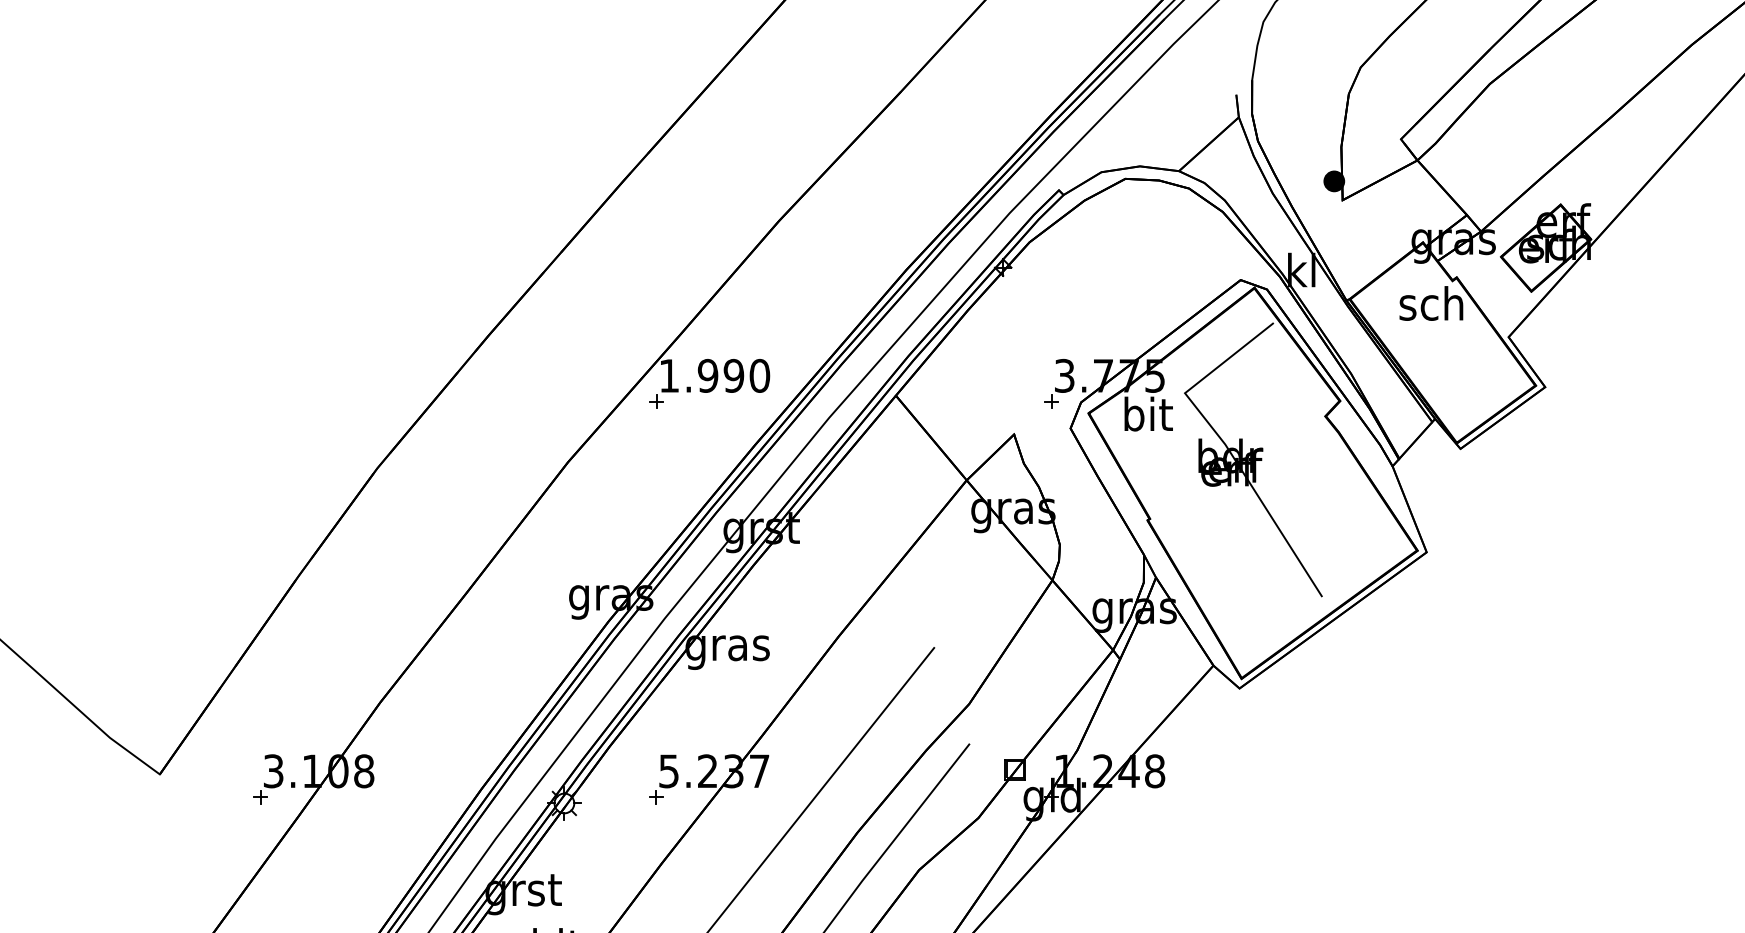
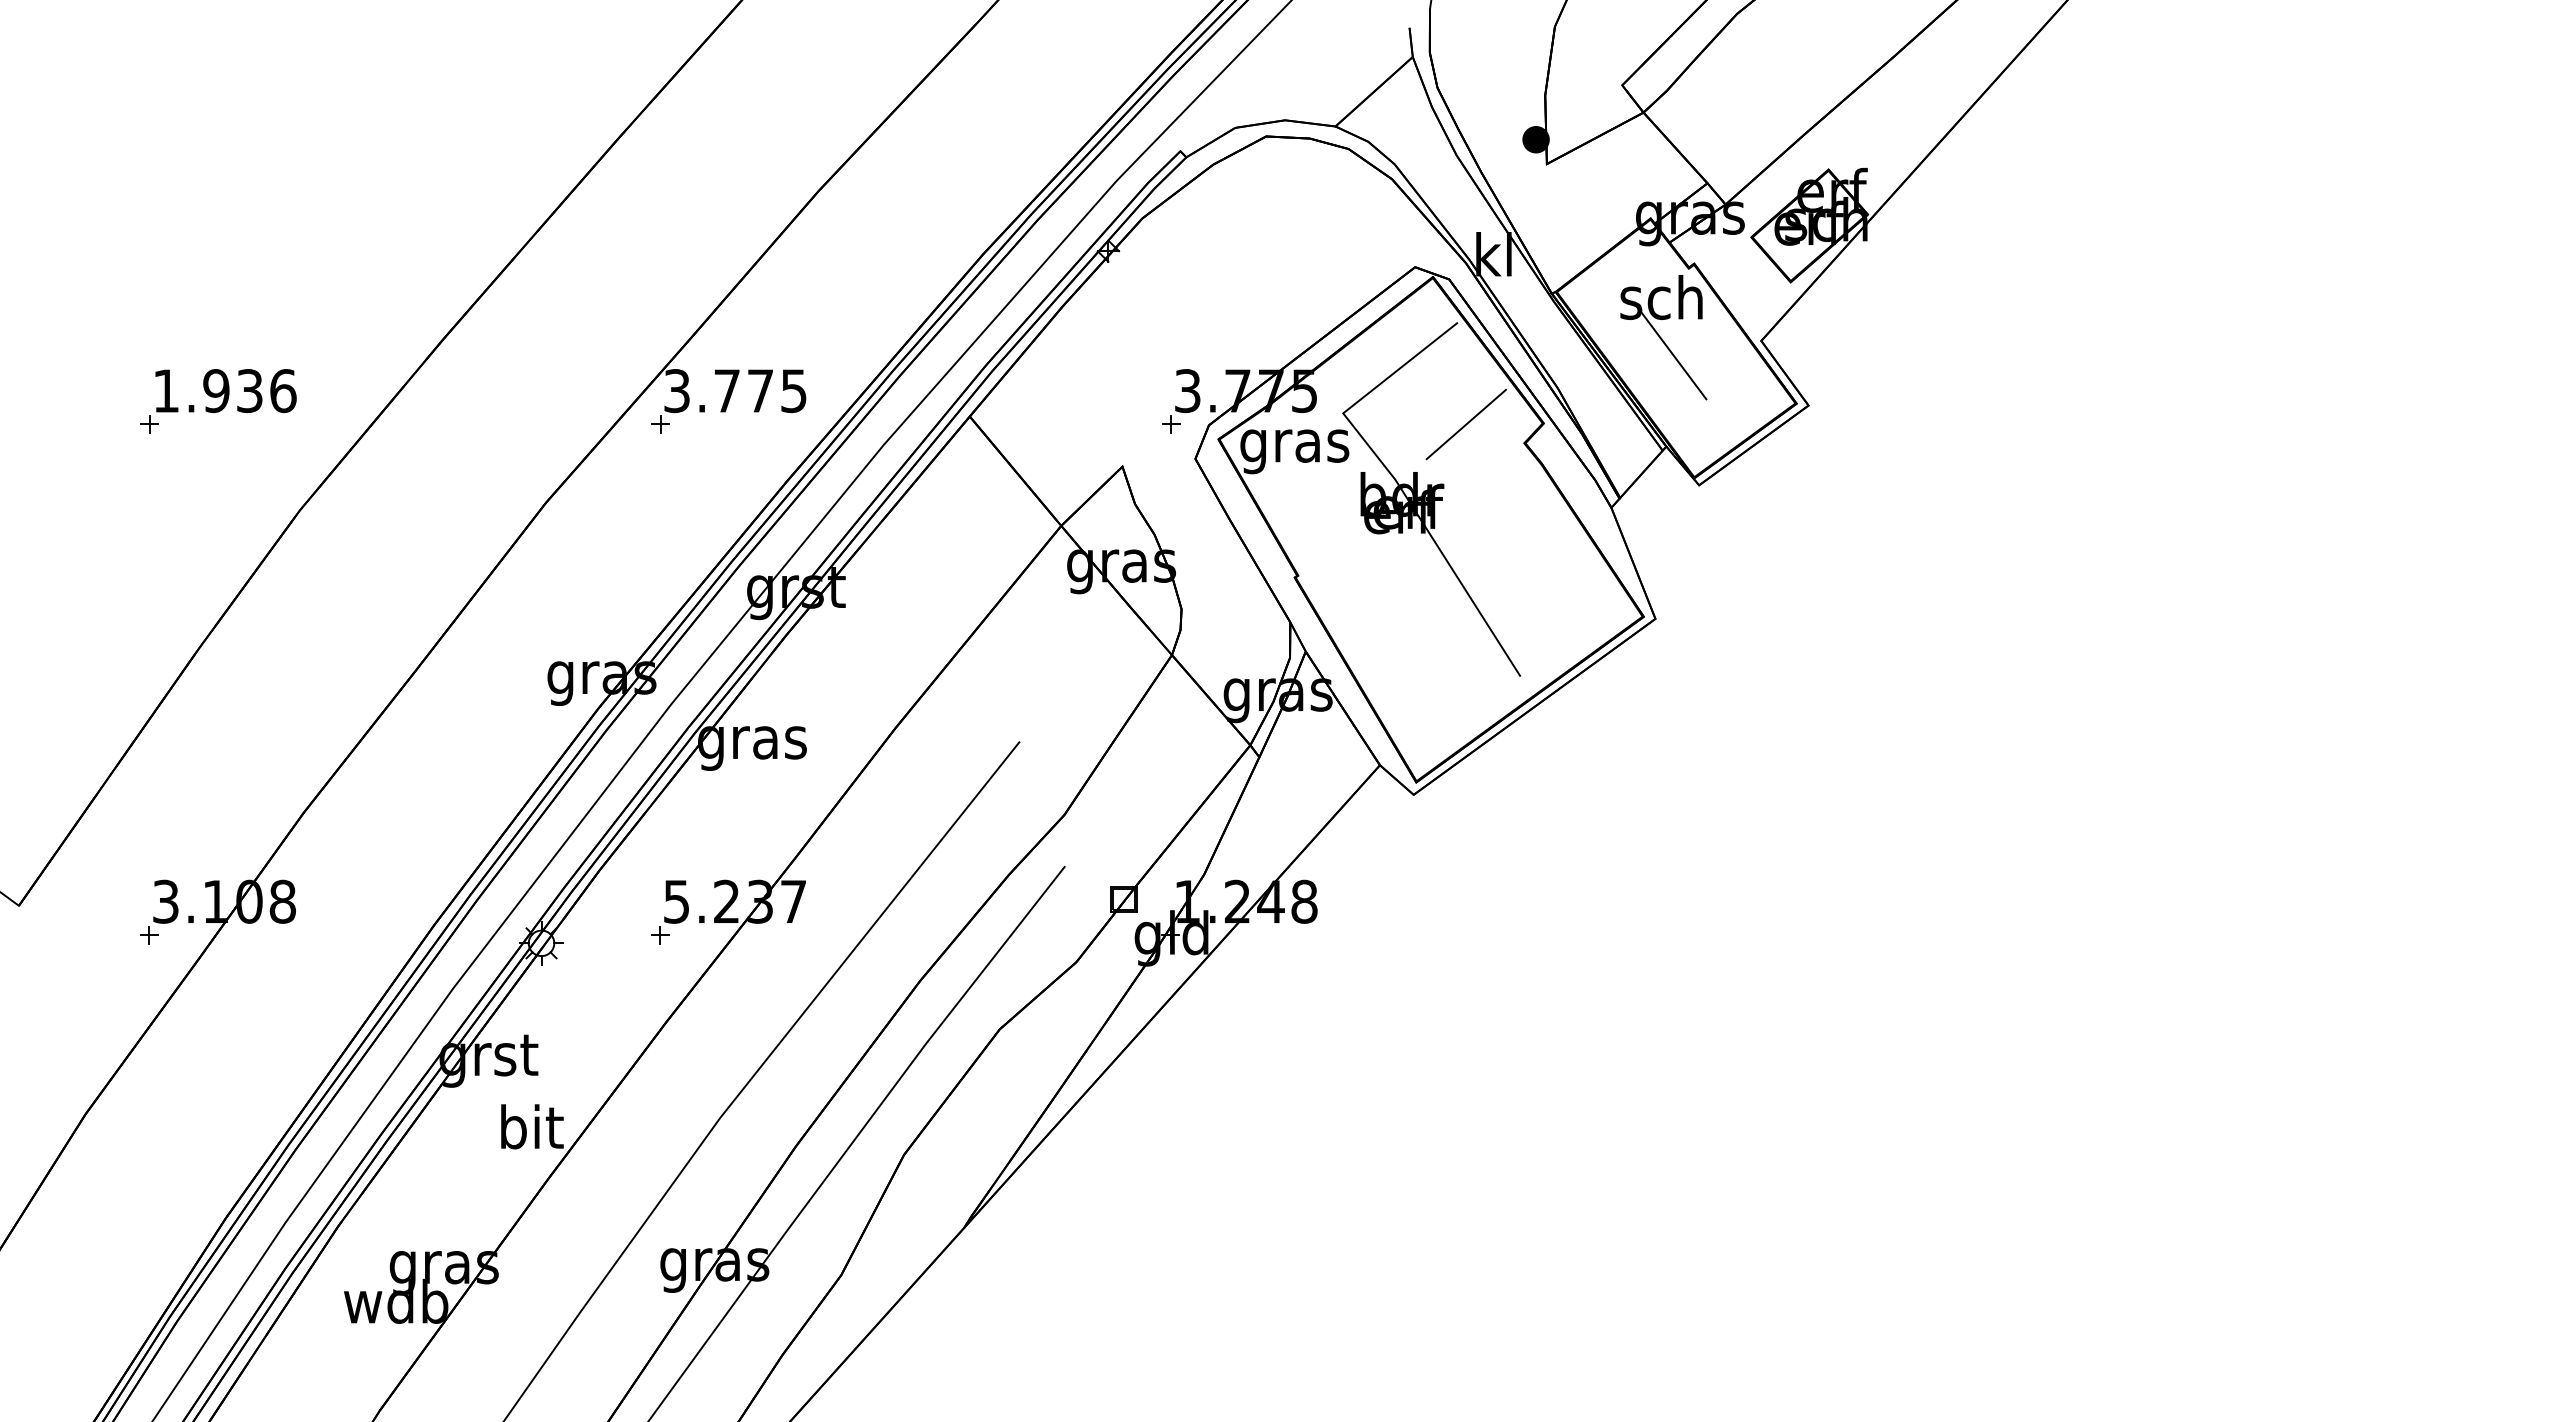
line: (1439, 346) -> (1672, 353), added
text: (714, 376) -> (735, 391), 1.990 -> 3.775
part: (314, 384) -> (218, 401), added
line: (1279, 401) -> (1465, 424), added
text: (1147, 418) -> (1294, 445), bit -> gras

